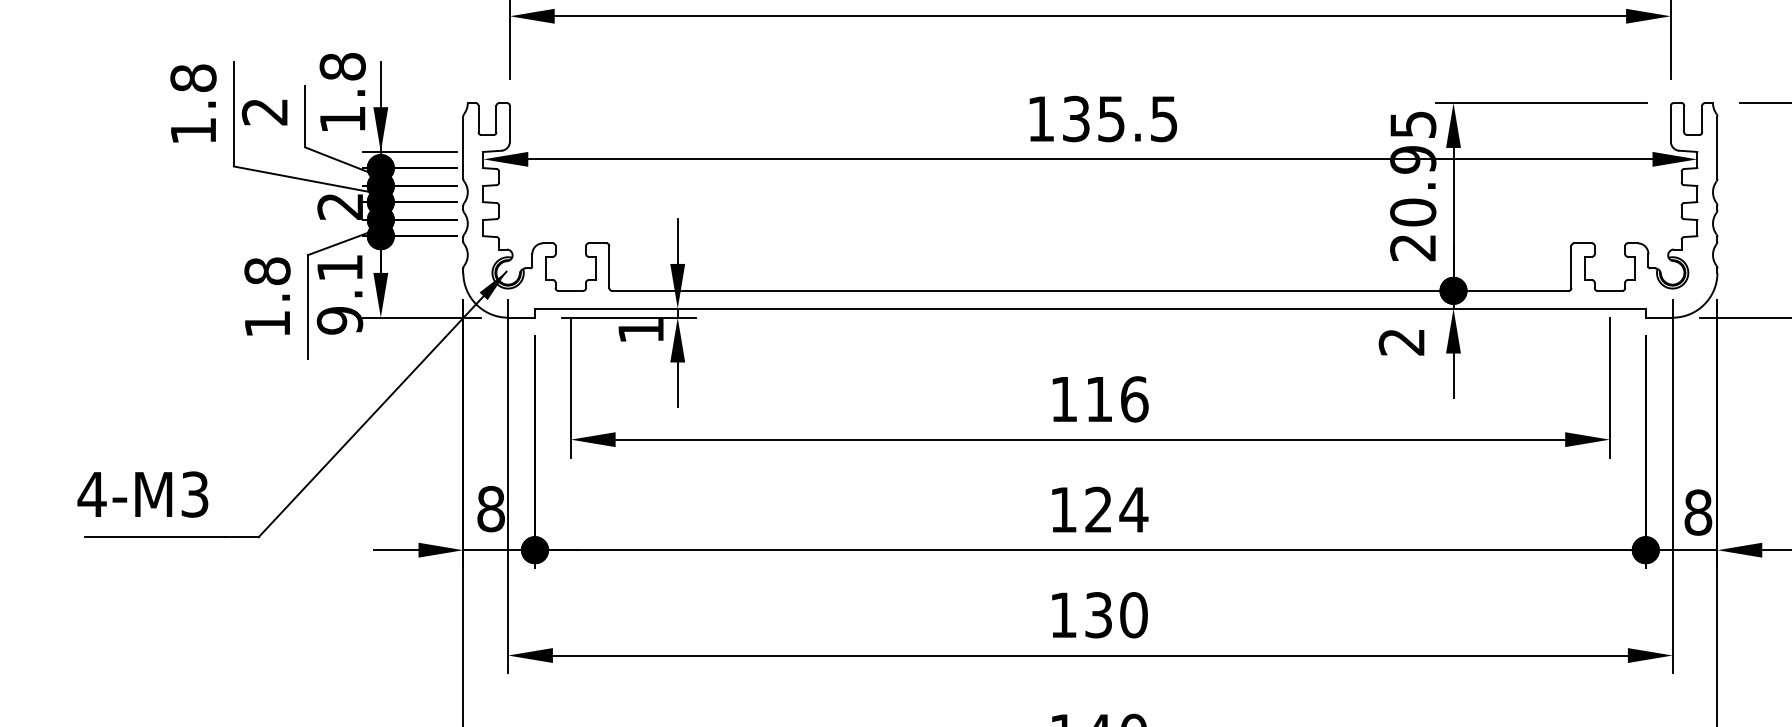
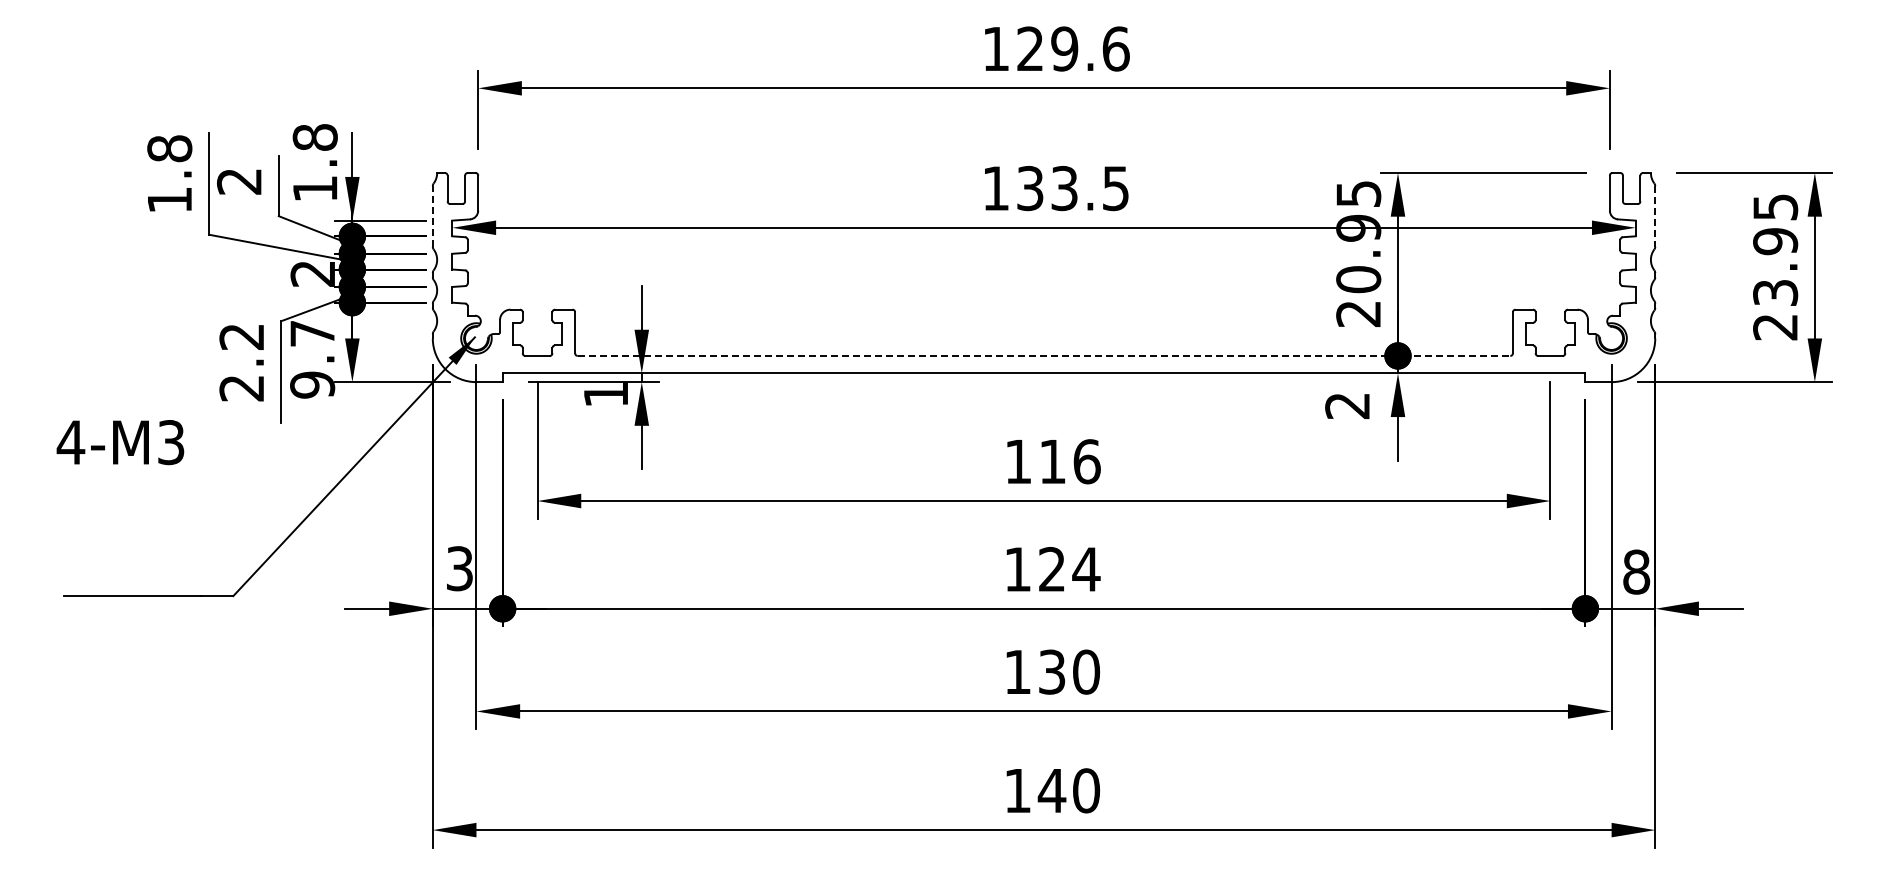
text: (1111, 118) -> (1064, 187), 135.5 -> 133.5
line: (463, 146) -> (432, 215), solid -> dashed
line: (1717, 147) -> (1655, 216), solid -> dashed
text: (339, 267) -> (312, 333), 9.1 -> 9.7
line: (1090, 290) -> (1044, 355), solid -> dashed
text: (267, 297) -> (241, 362), 1.8 -> 2.2
text: (142, 494) -> (120, 442), moved
text: (490, 508) -> (459, 568), 8 -> 3

